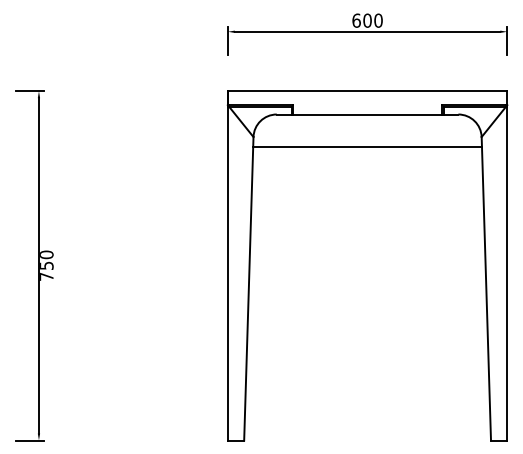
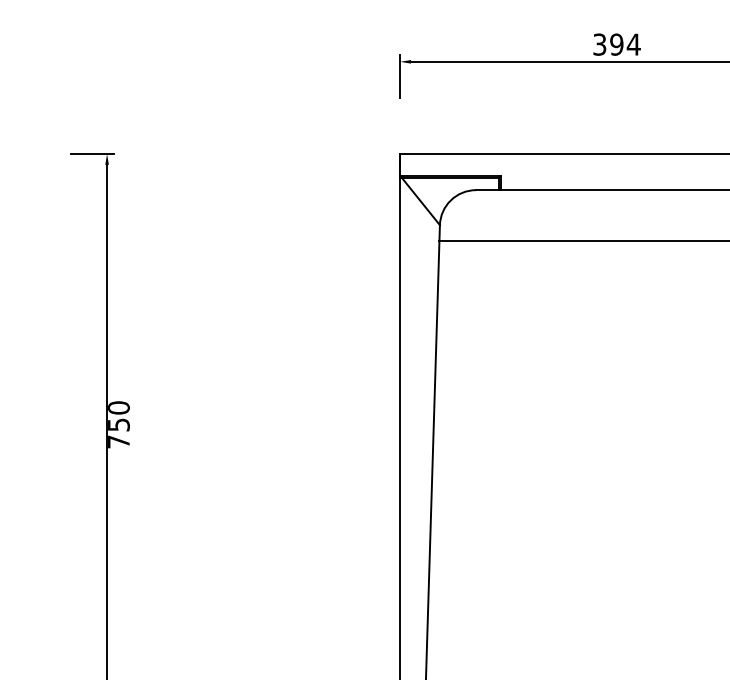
text: (367, 20) -> (616, 44), 600 -> 394

